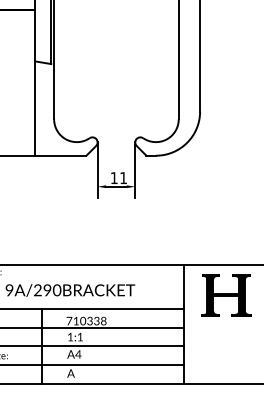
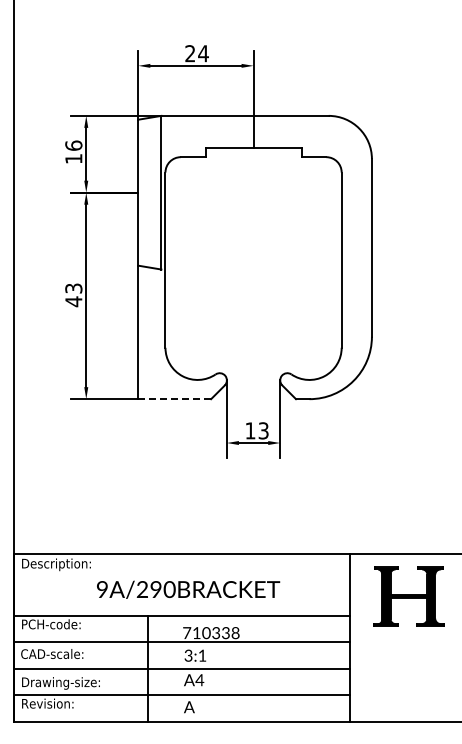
line: (60, 155) -> (174, 399), solid -> dashed
text: (123, 177) -> (263, 430), 11 -> 13
text: (70, 336) -> (188, 655), 1:1 -> 3:1

